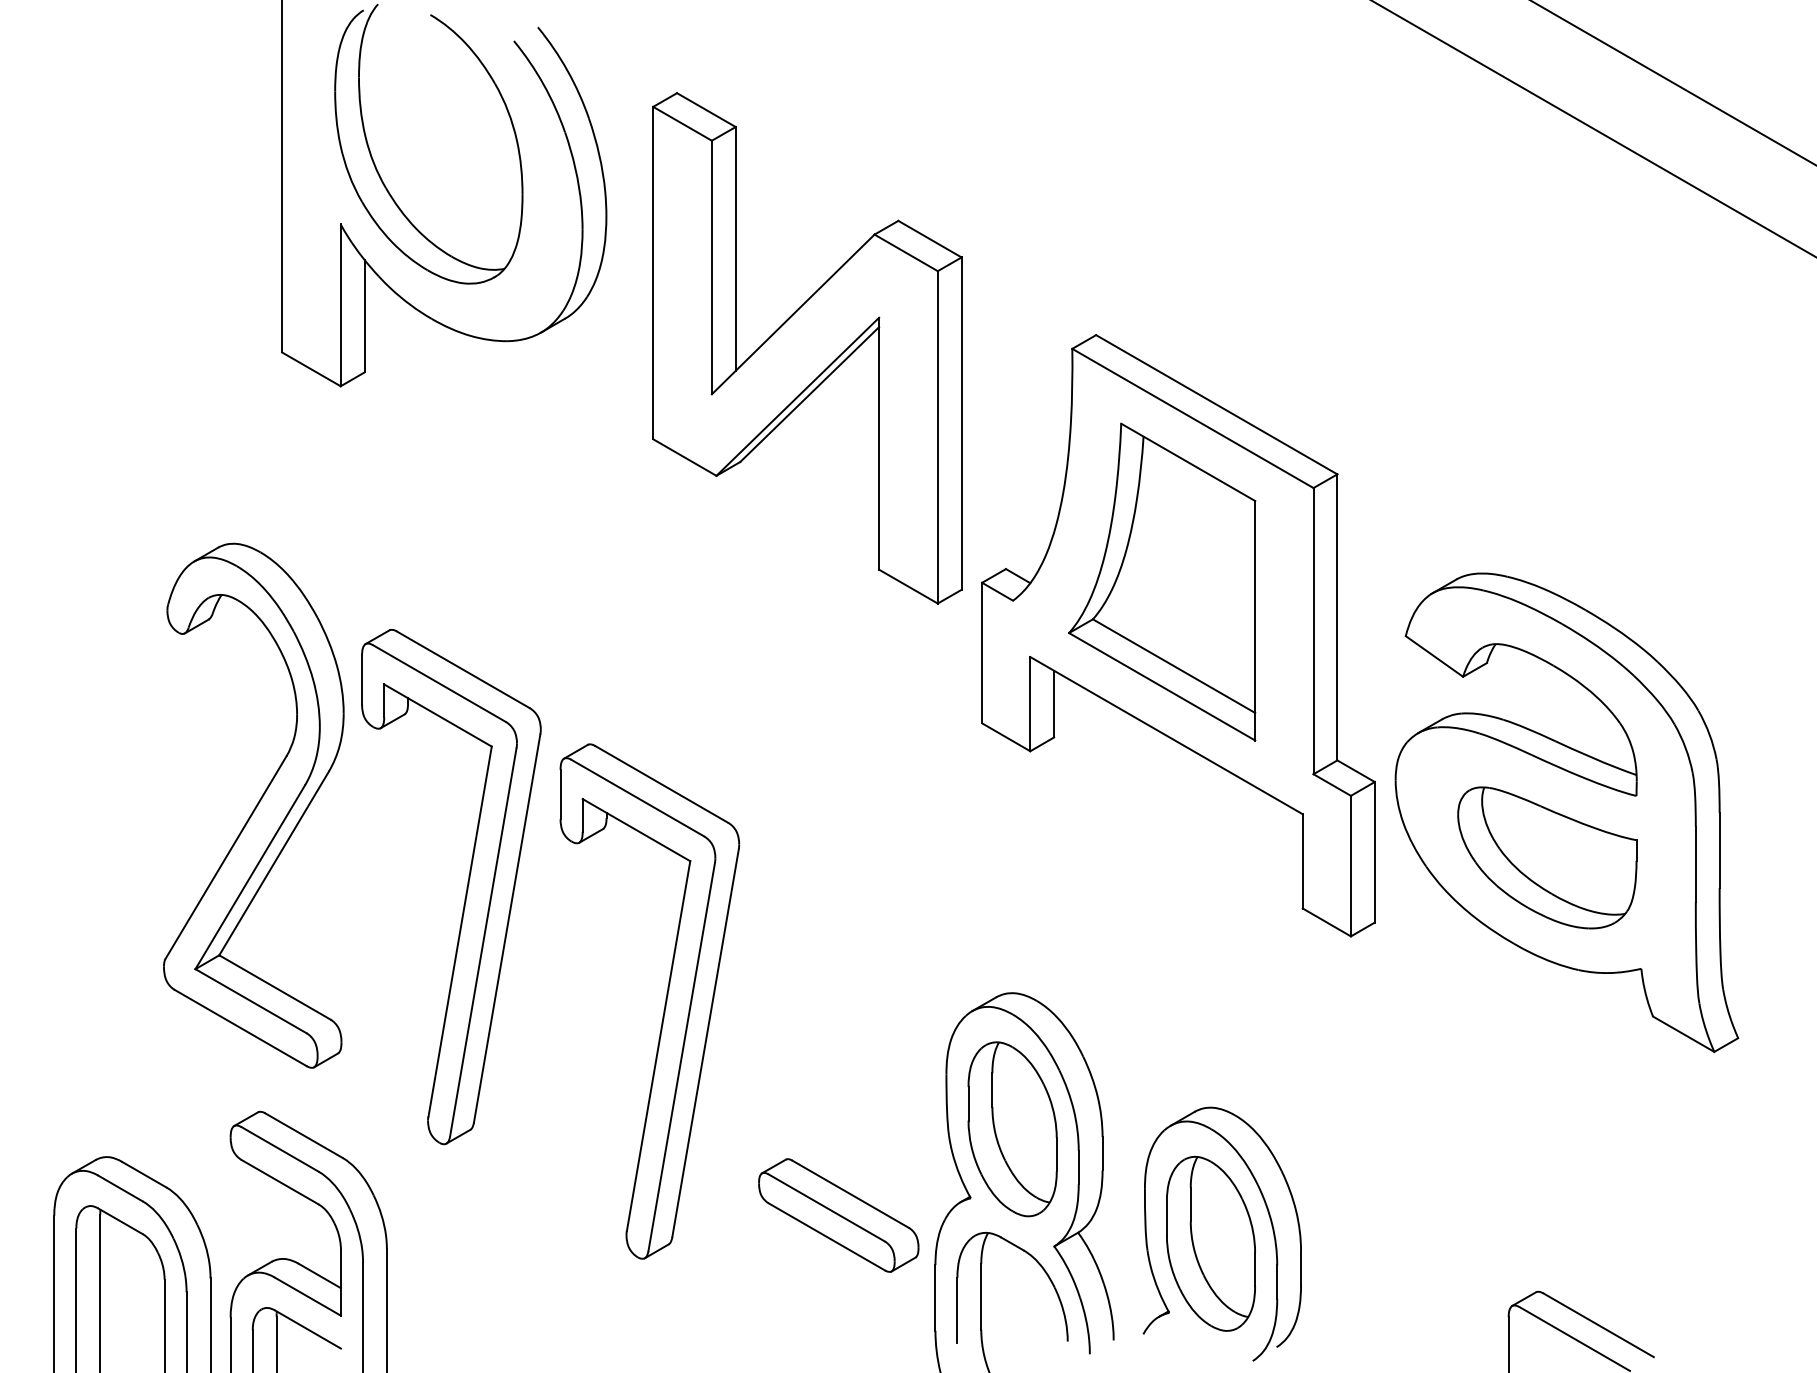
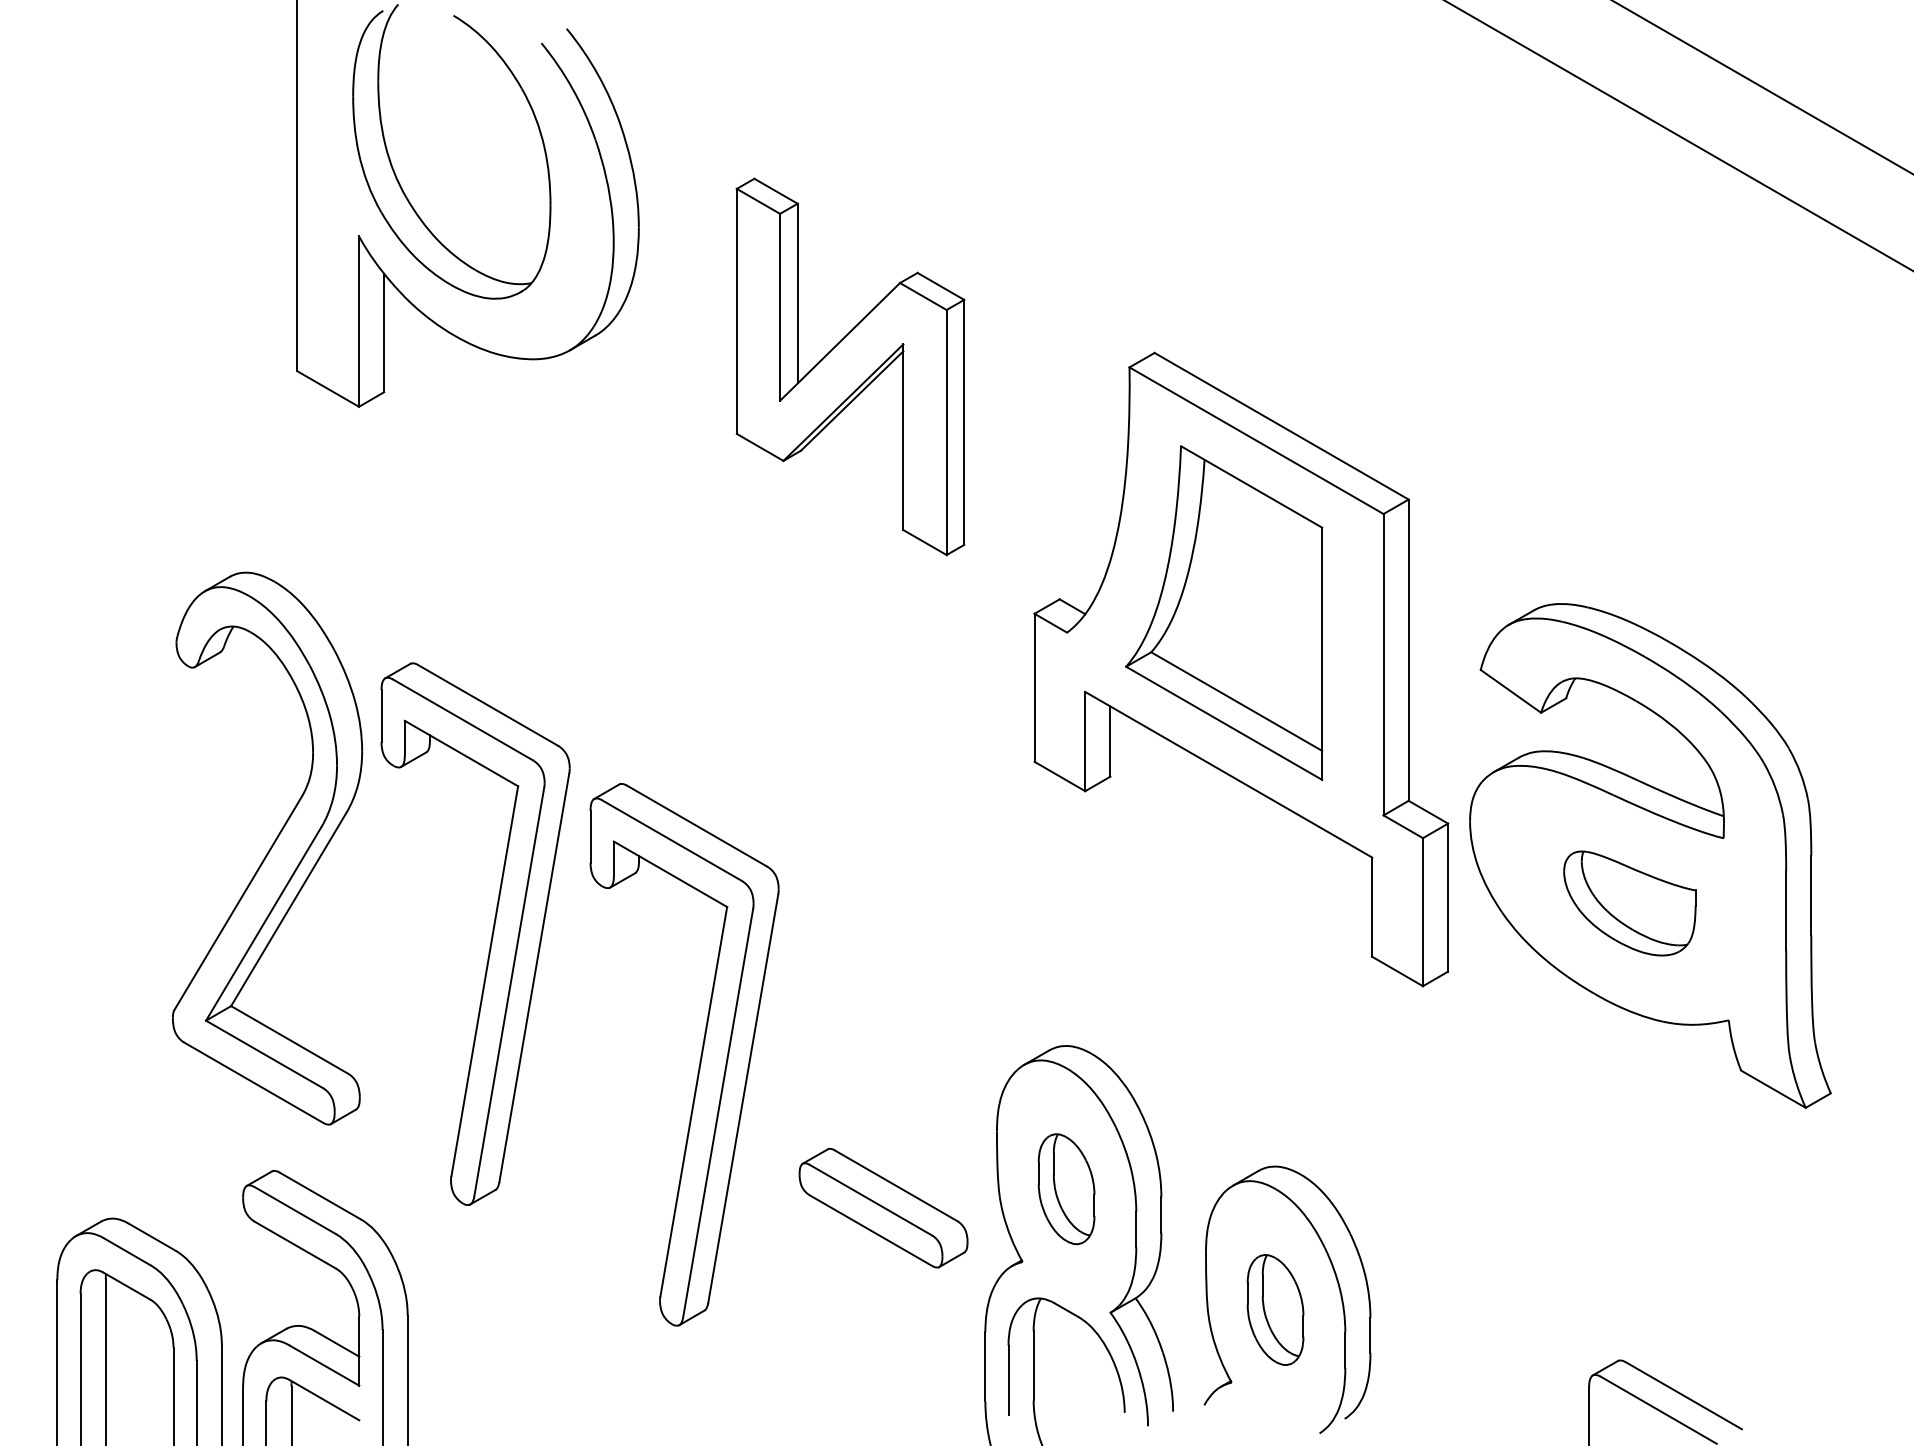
part: (807, 348) -> (850, 366), size x0.7
part: (1547, 857) -> (1629, 903), size x0.7
part: (1012, 1128) -> (1066, 1188), size x0.6
part: (838, 1215) -> (883, 1208), moved
part: (1210, 1243) -> (1275, 1309), size x0.6

